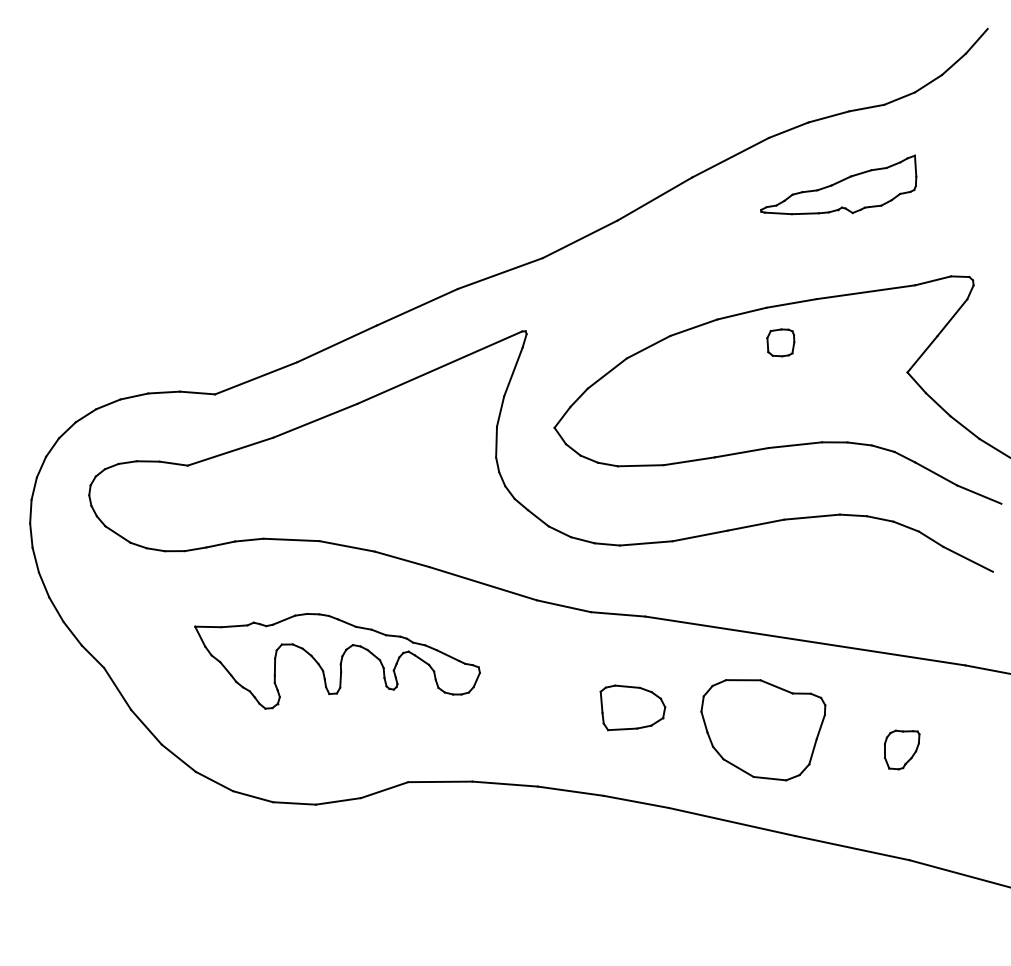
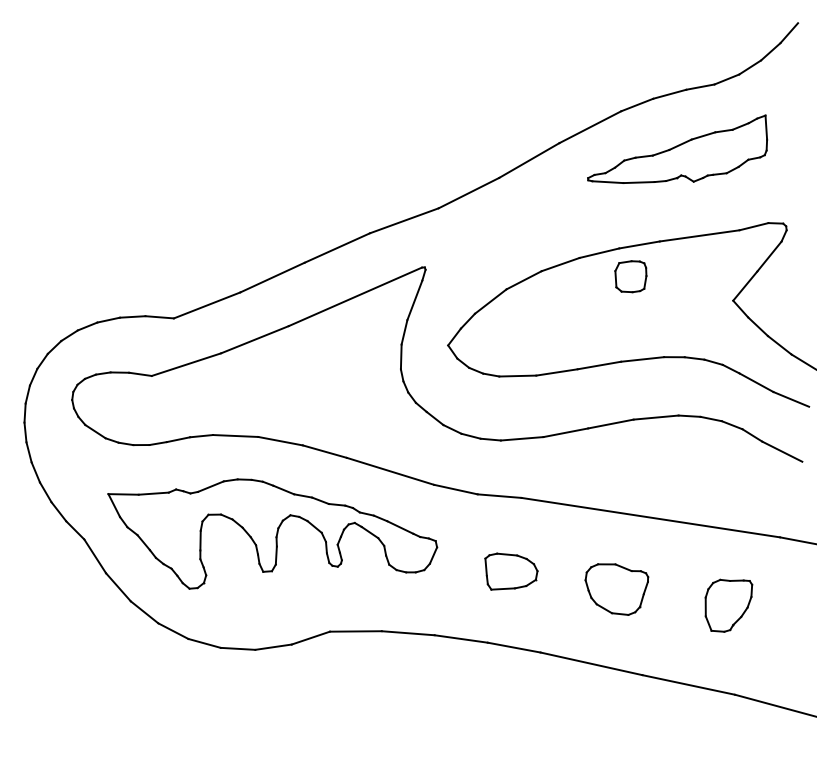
part: (838, 184) -> (677, 148), size x1.43
part: (780, 342) -> (630, 276), size x1.43
part: (337, 660) -> (272, 533), size x1.43
part: (762, 729) -> (616, 589), size x0.62
part: (901, 749) -> (728, 605), size x1.67

